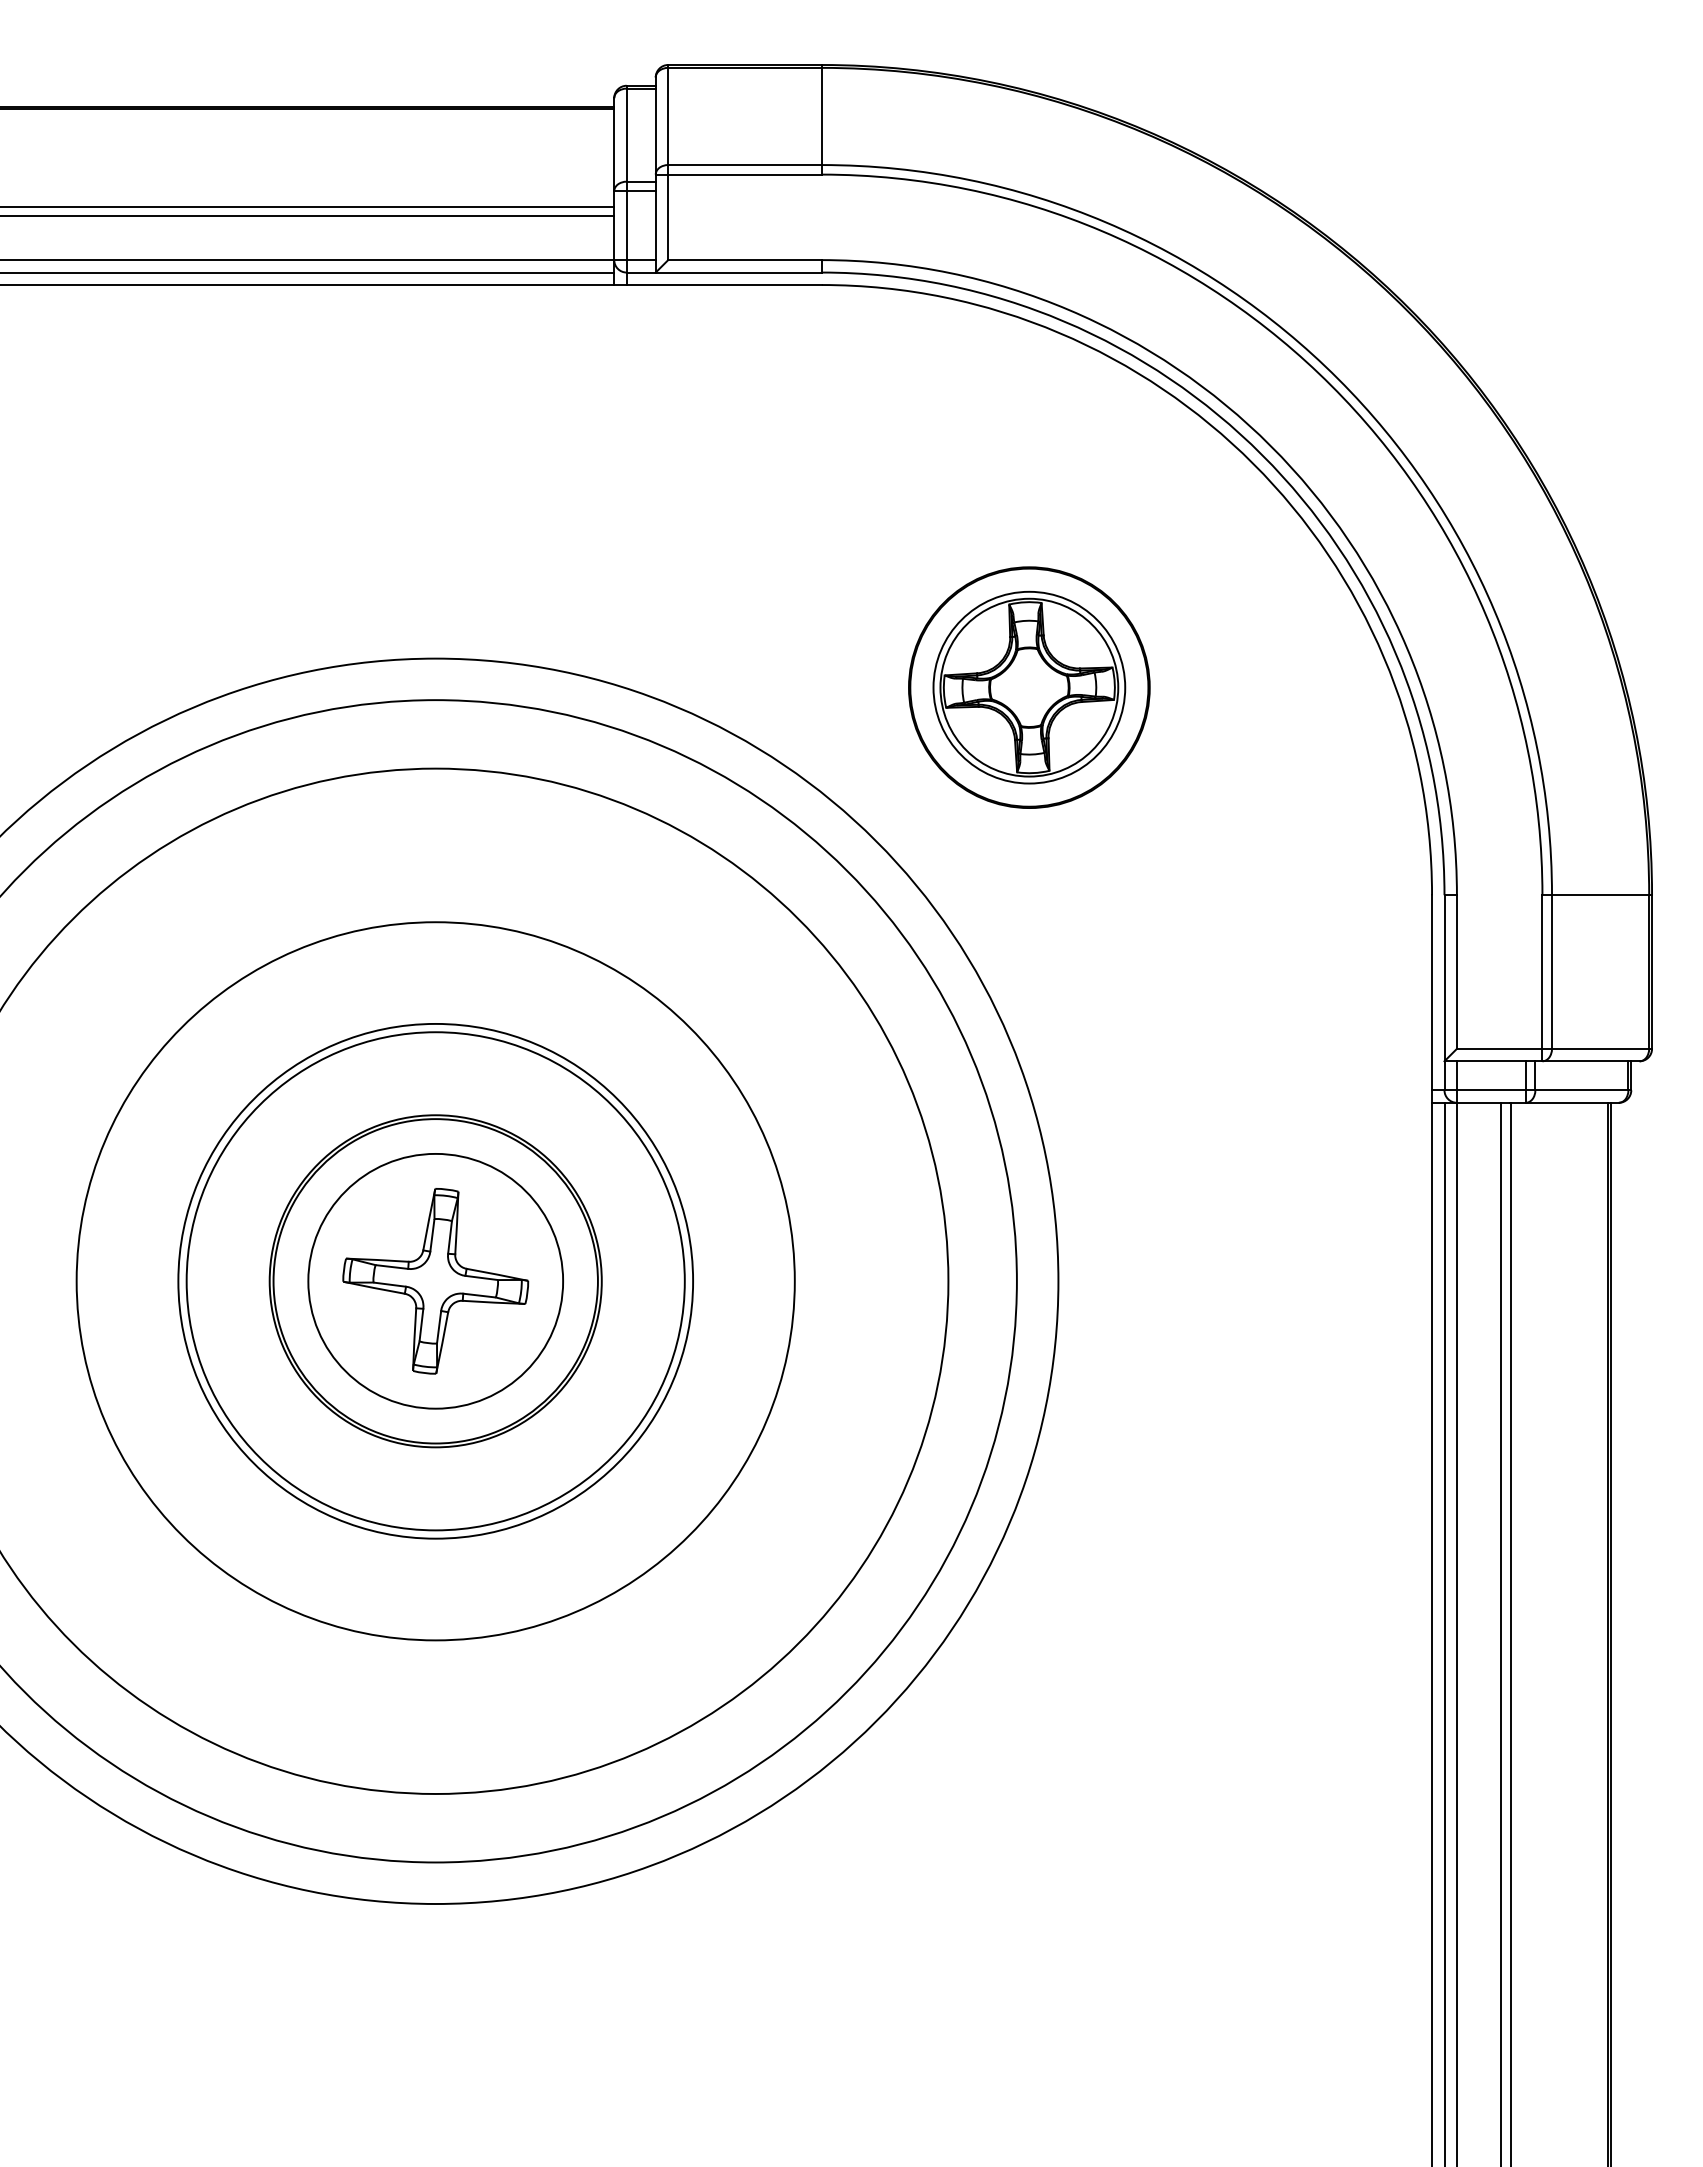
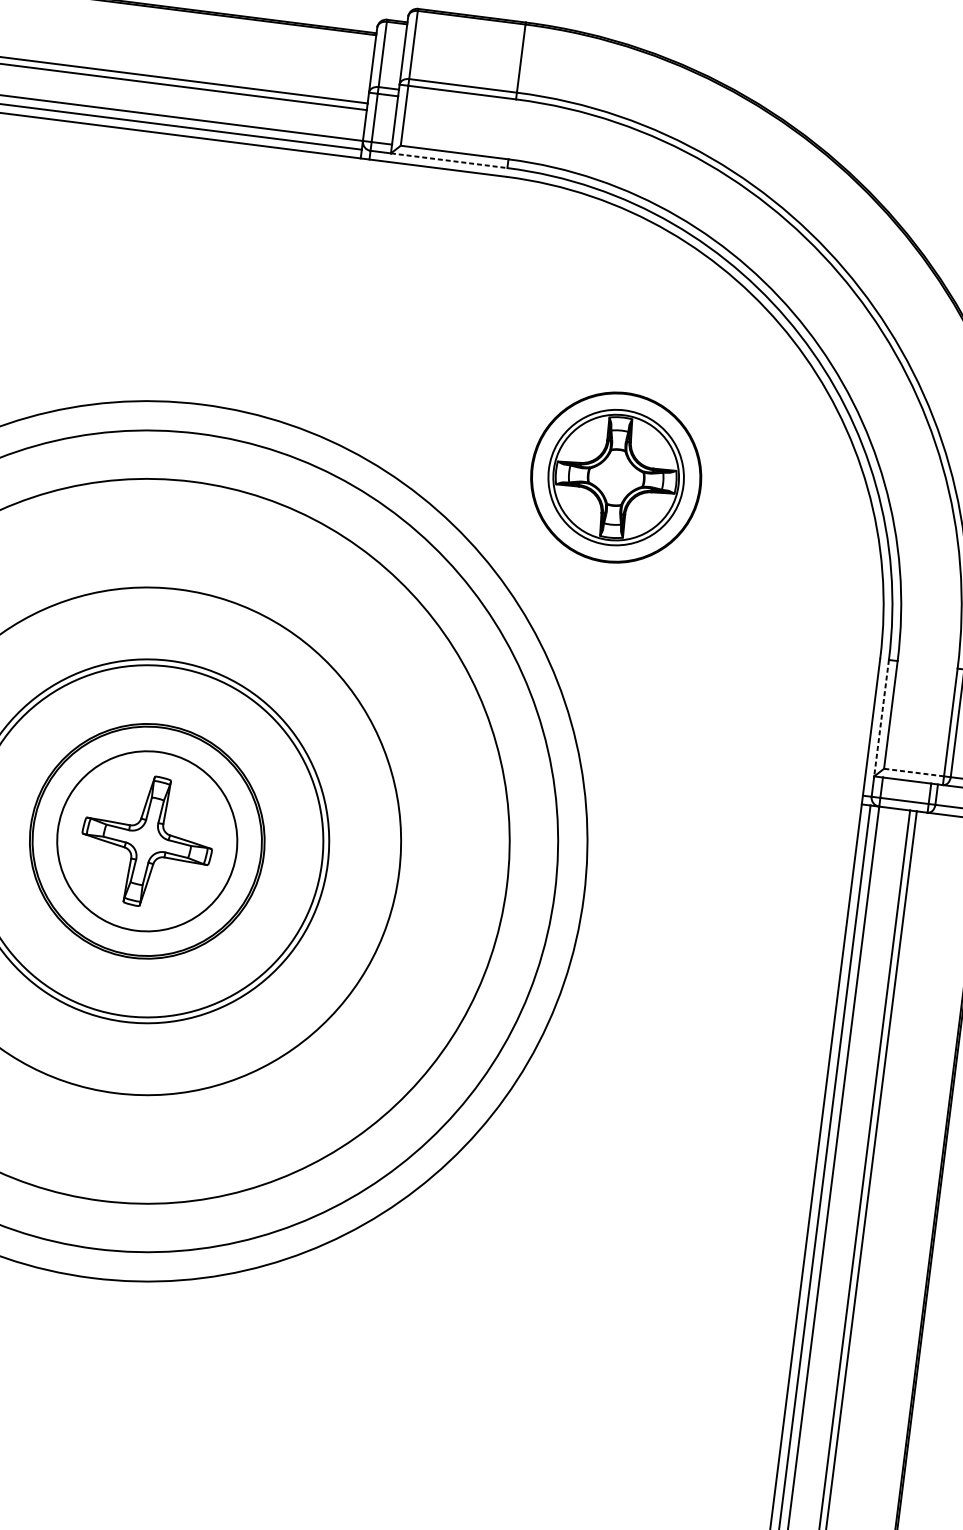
line: (739, 272) -> (449, 160), solid -> dashed
line: (1444, 978) -> (881, 718), solid -> dashed
line: (1499, 1048) -> (913, 772), solid -> dashed

